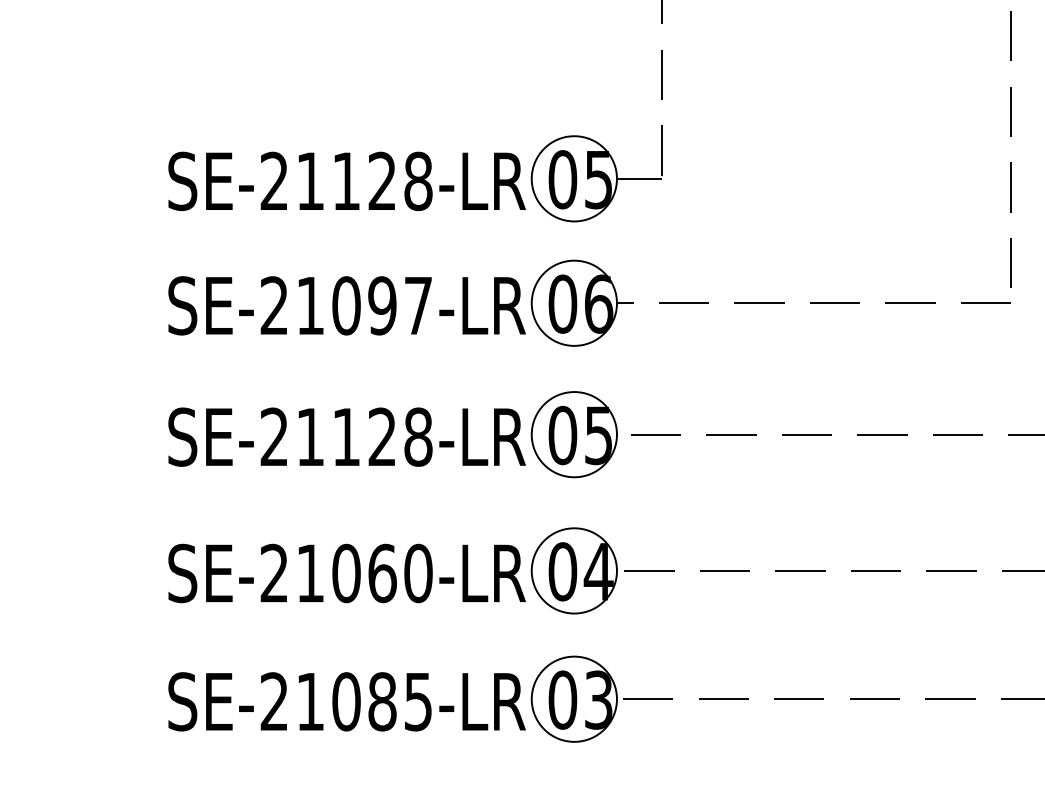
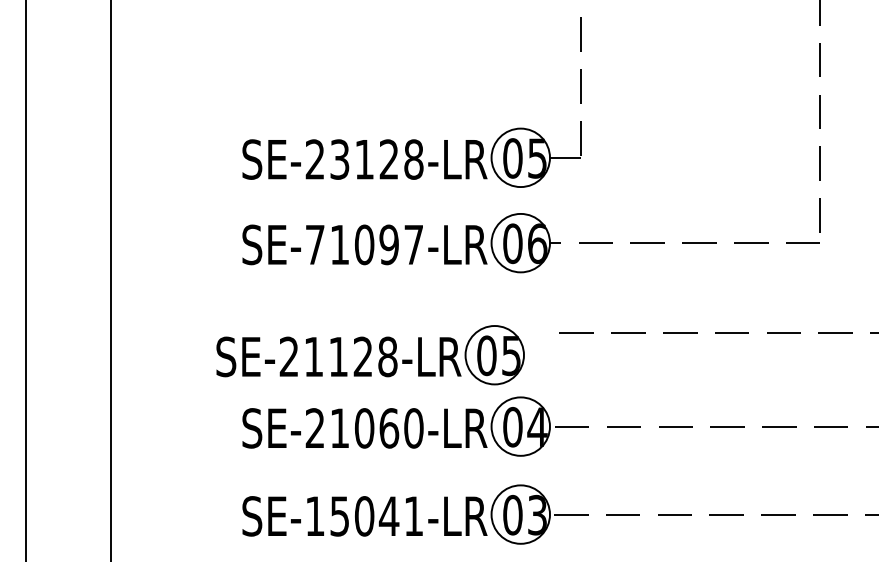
text: (309, 181) -> (339, 159), SE-21128-LR -> SE-23128-LR
text: (273, 305) -> (314, 244), SE-21097-LR -> SE-71097-LR
part: (393, 435) -> (370, 355), moved
text: (344, 702) -> (363, 516), SE-21085-LR -> SE-15041-LR

